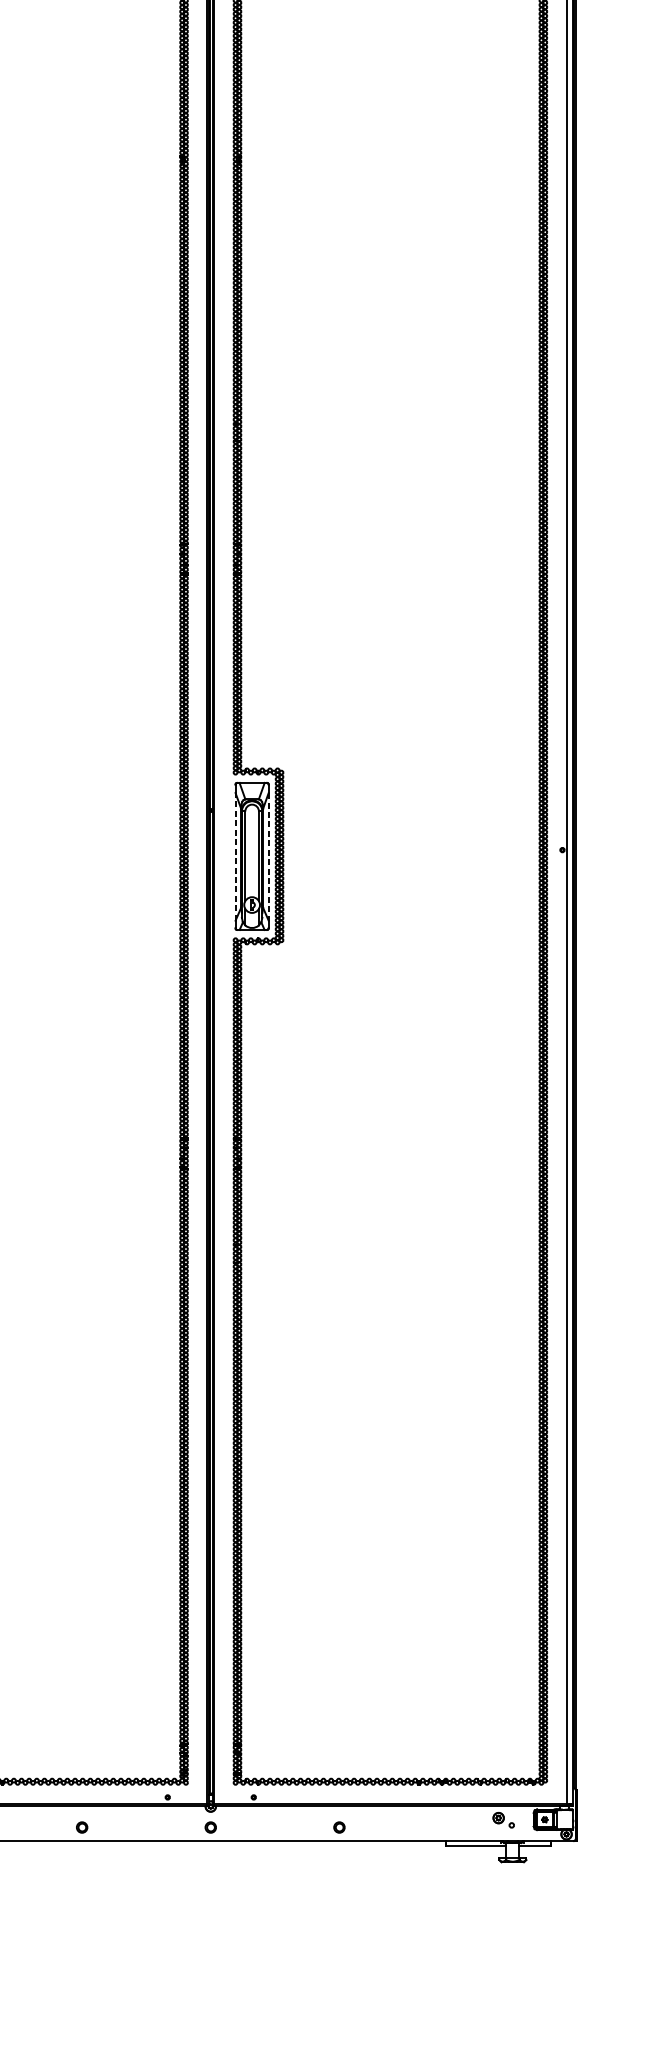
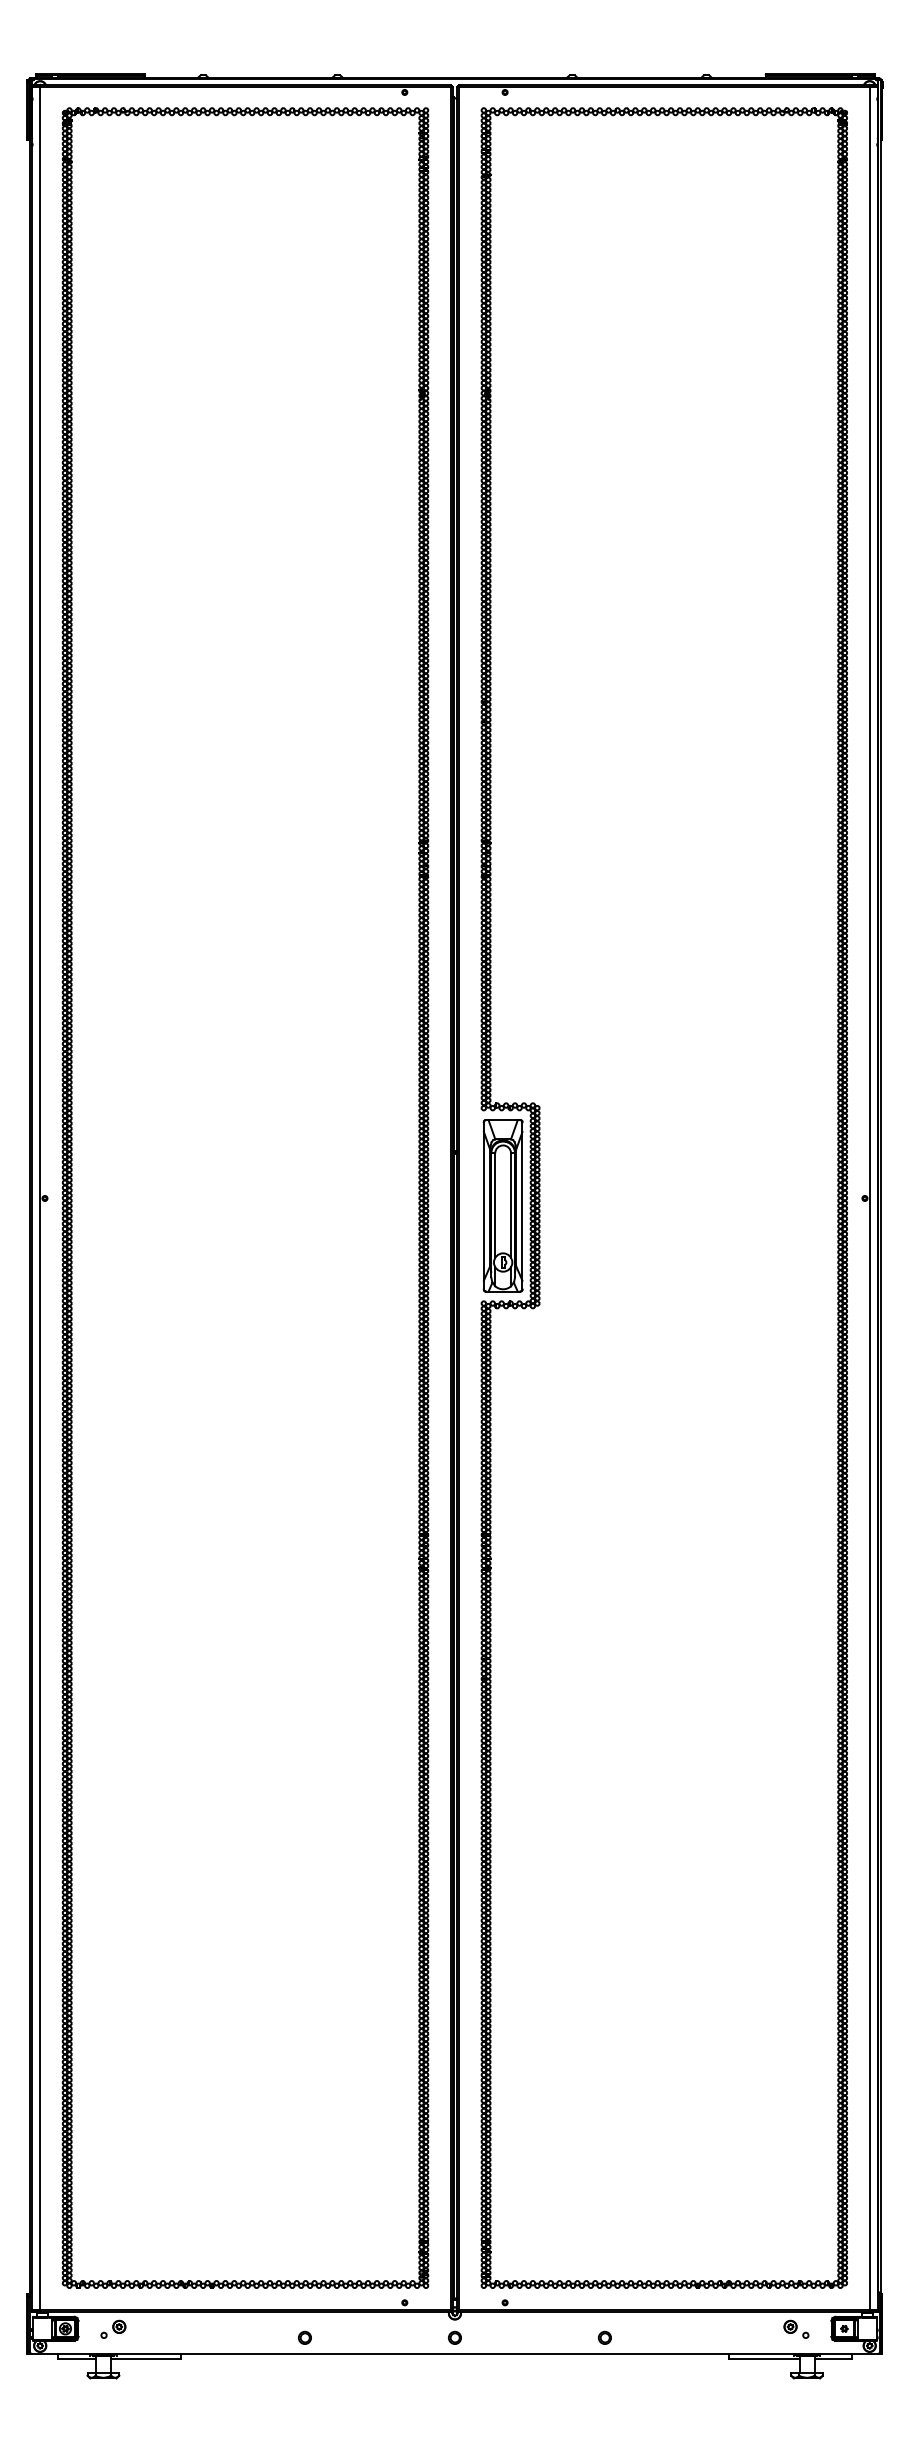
line: (235, 856) -> (483, 1205), dashed -> solid
line: (268, 857) -> (522, 1206), dashed -> solid

